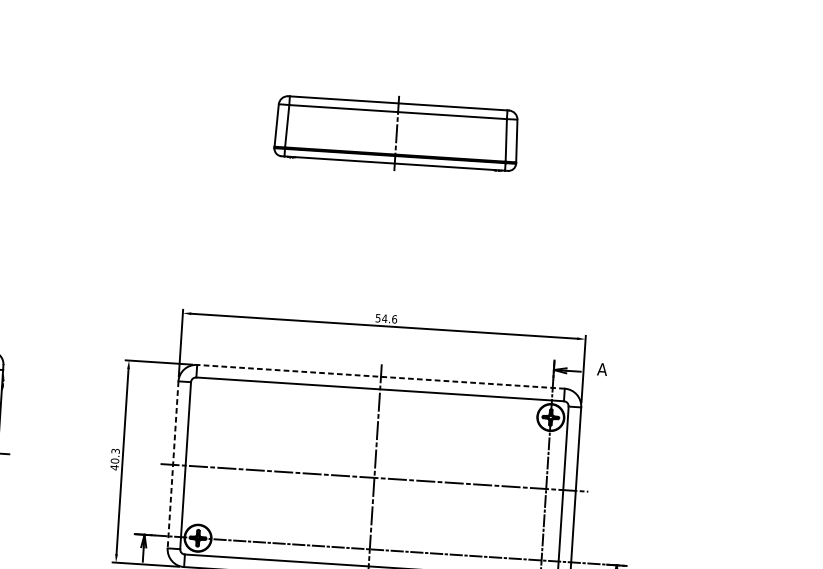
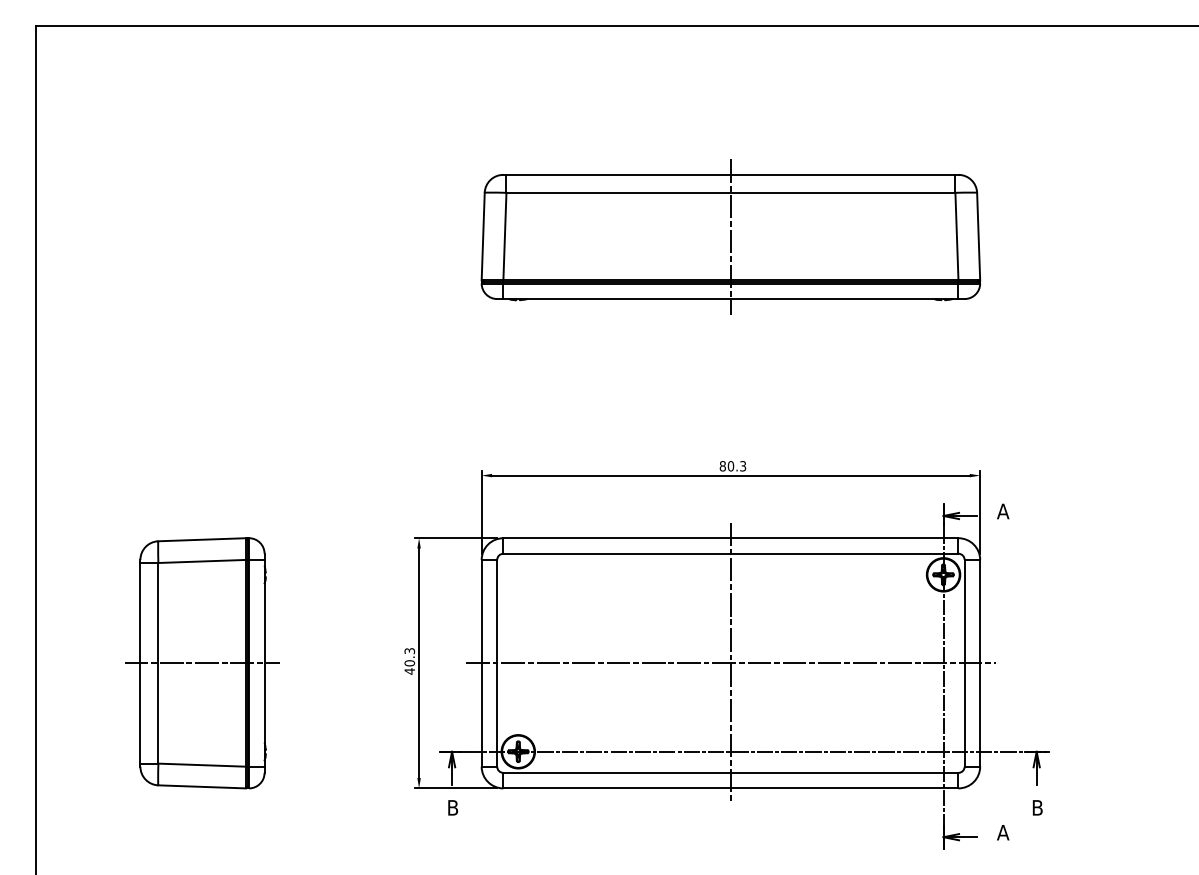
part: (396, 133) -> (730, 236), size x1.67
text: (385, 318) -> (732, 466), 54.6 -> 80.3
line: (380, 377) -> (730, 538), dashed -> solid
line: (172, 465) -> (481, 663), dashed -> solid

